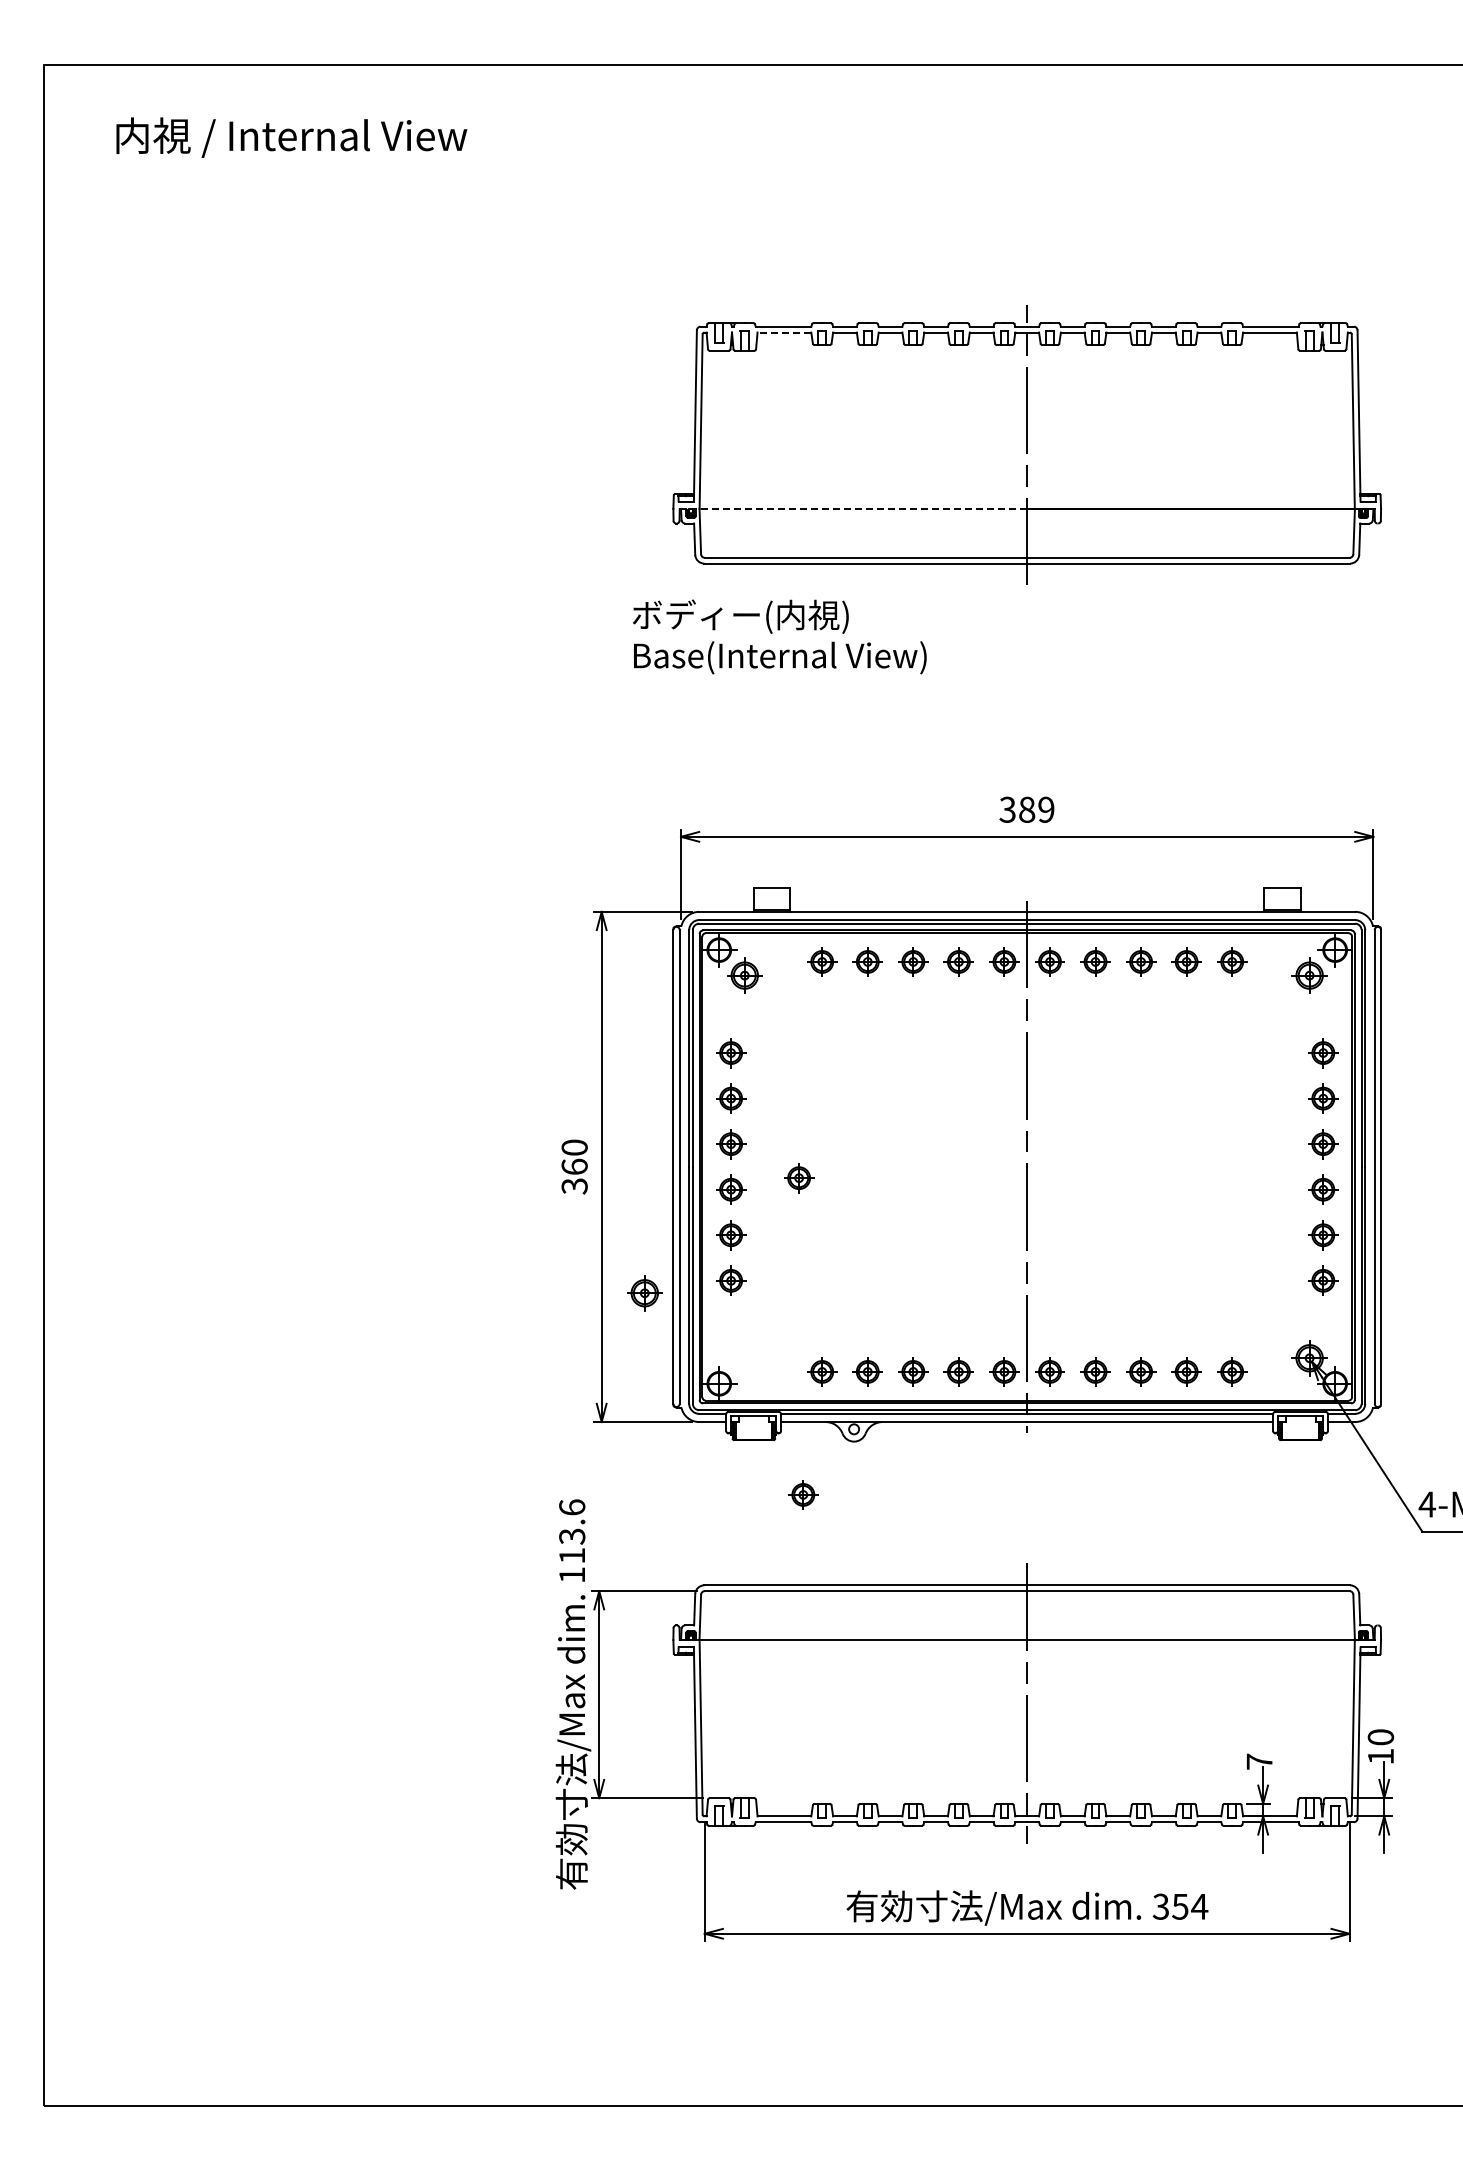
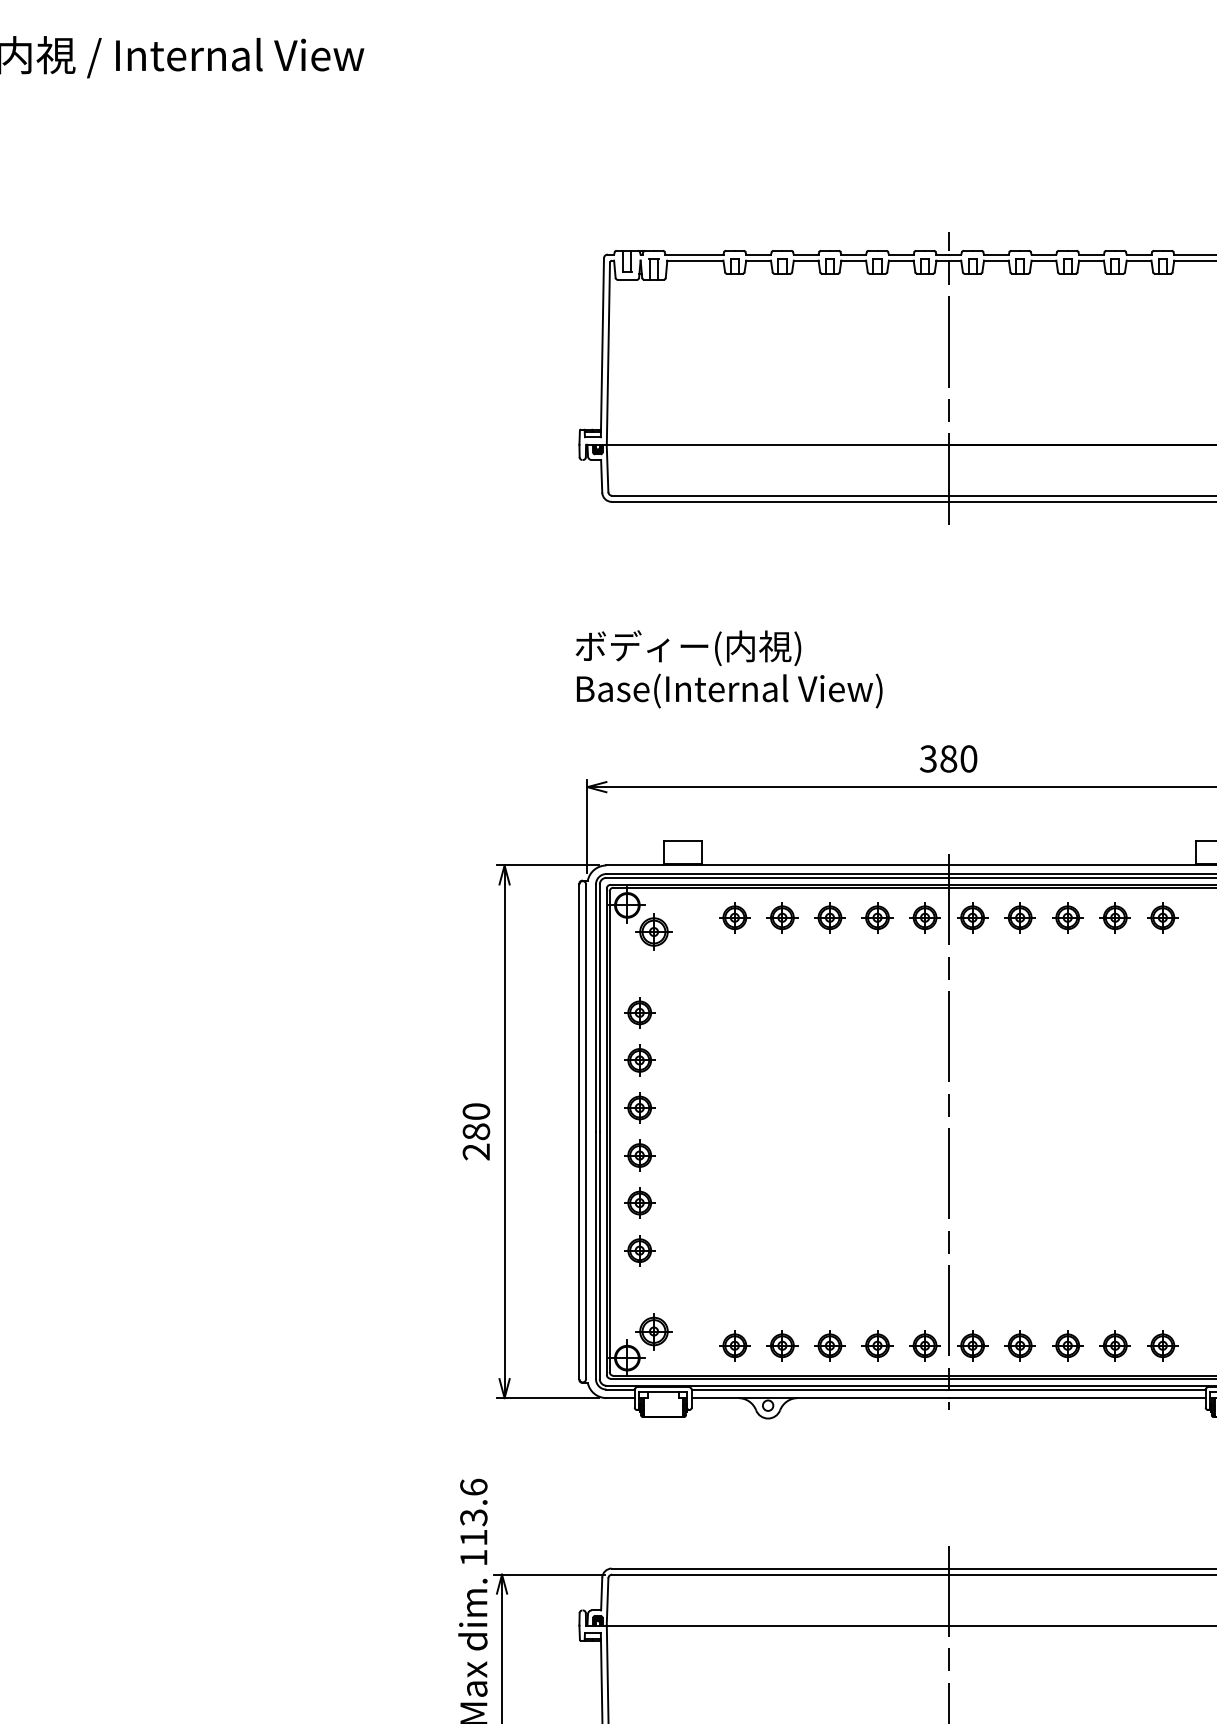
line: (784, 332) -> (695, 260), dashed -> solid
line: (853, 508) -> (767, 444), dashed -> solid
text: (779, 636) -> (728, 668), moved
text: (1046, 809) -> (968, 758), 389 -> 380
text: (574, 1176) -> (476, 1141), 360 -> 280
part: (799, 1178) -> (711, 1143), removed
part: (644, 1293) -> (653, 1331), moved
part: (803, 1494) -> (715, 1473), removed

